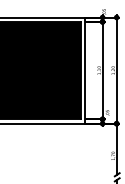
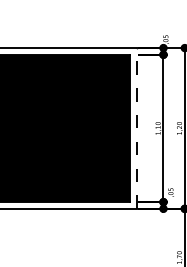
line: (85, 70) -> (137, 128), solid -> dashed

